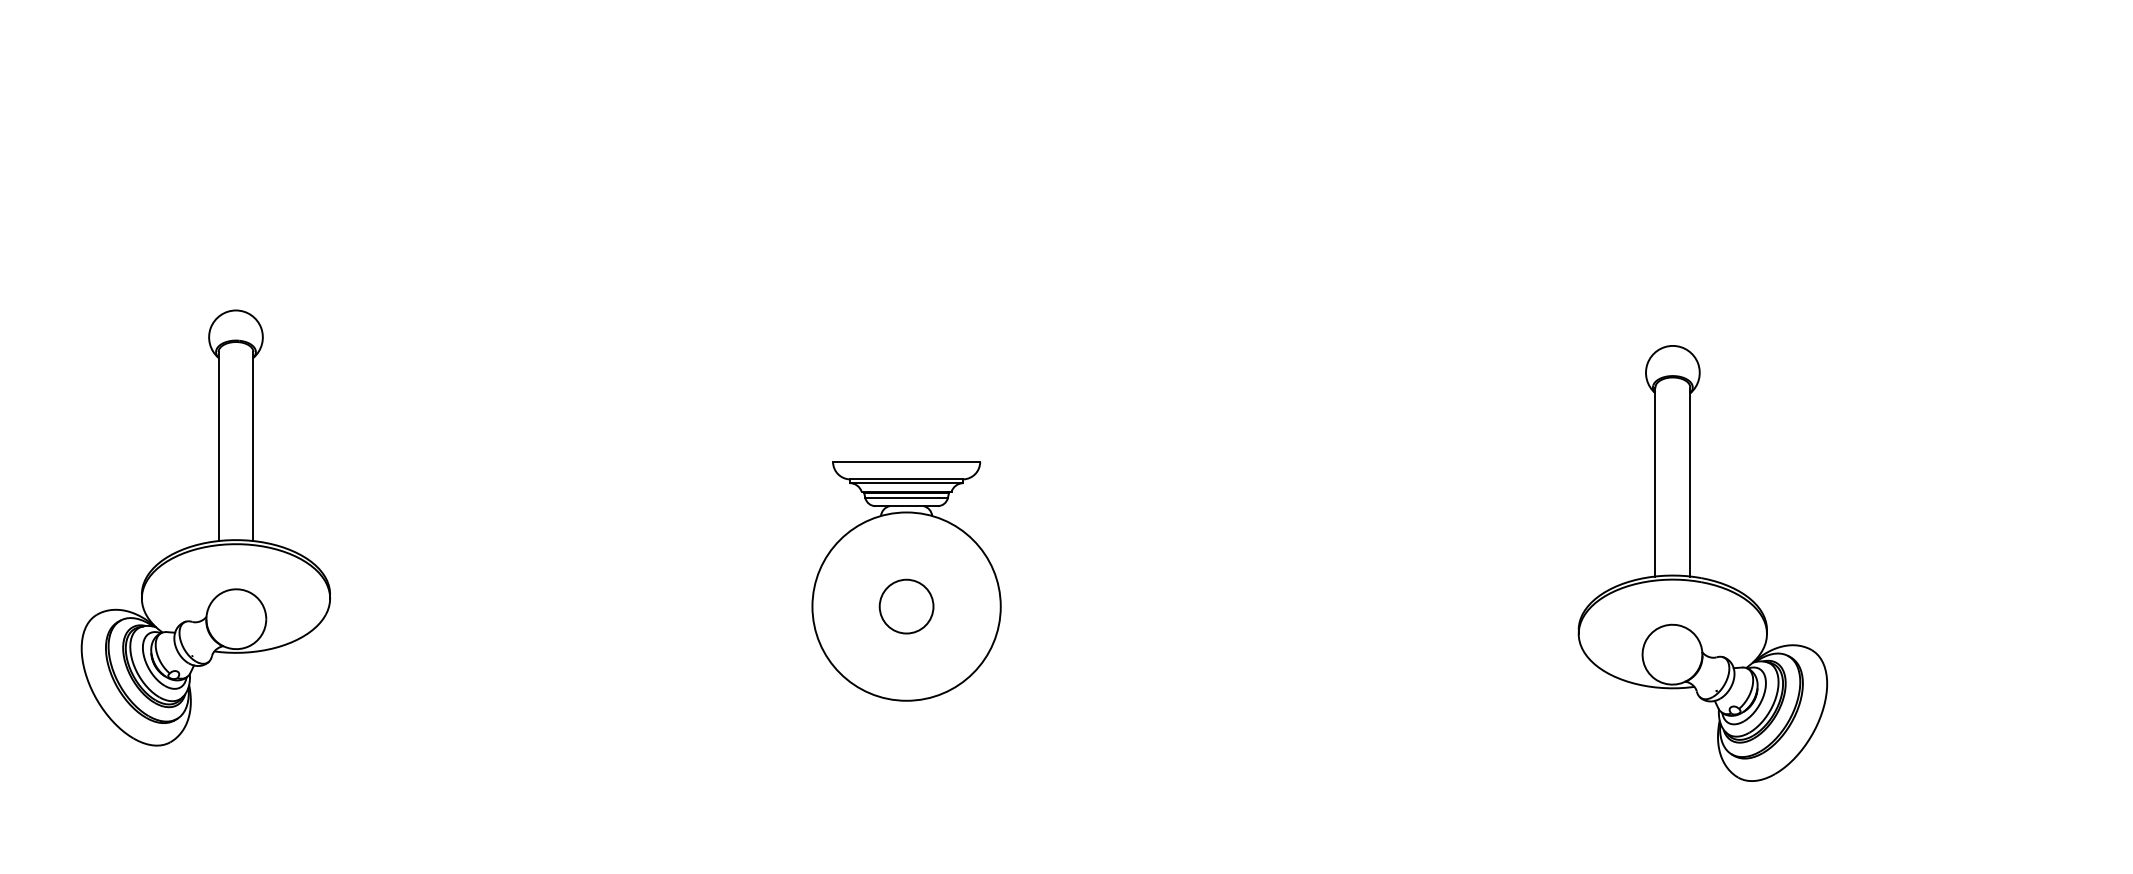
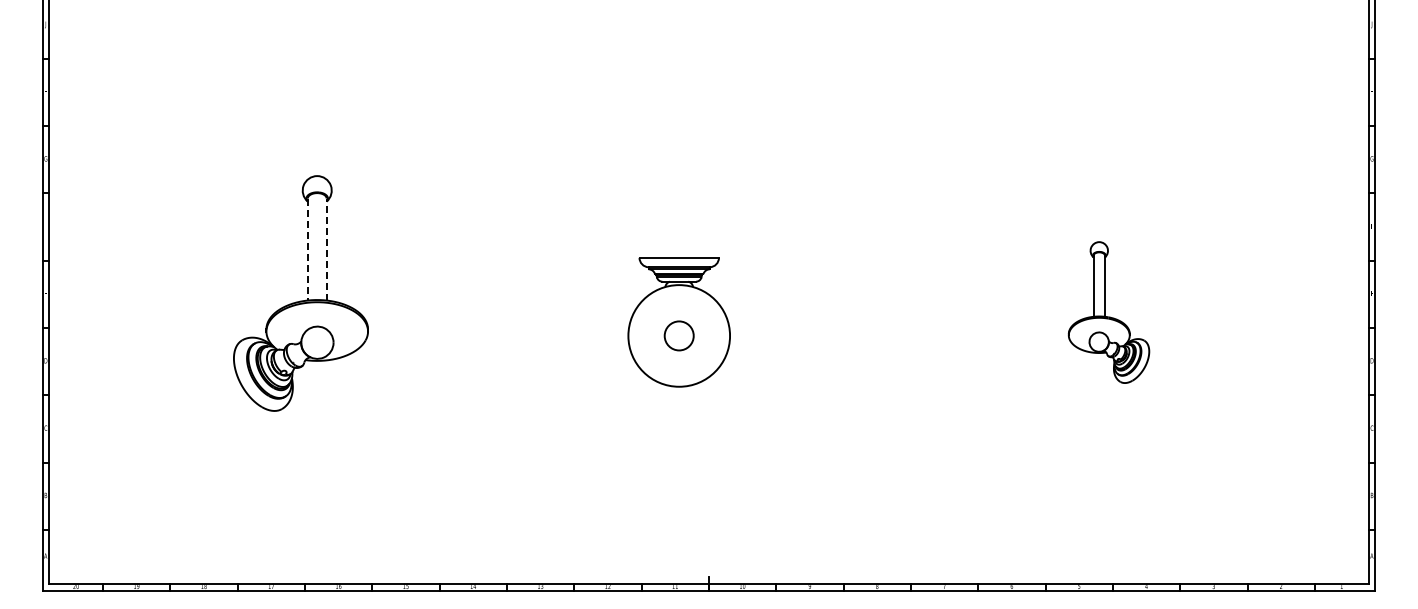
line: (217, 446) -> (307, 249), solid -> dashed
line: (253, 446) -> (326, 249), solid -> dashed
part: (1701, 563) -> (1108, 312), size x0.6

